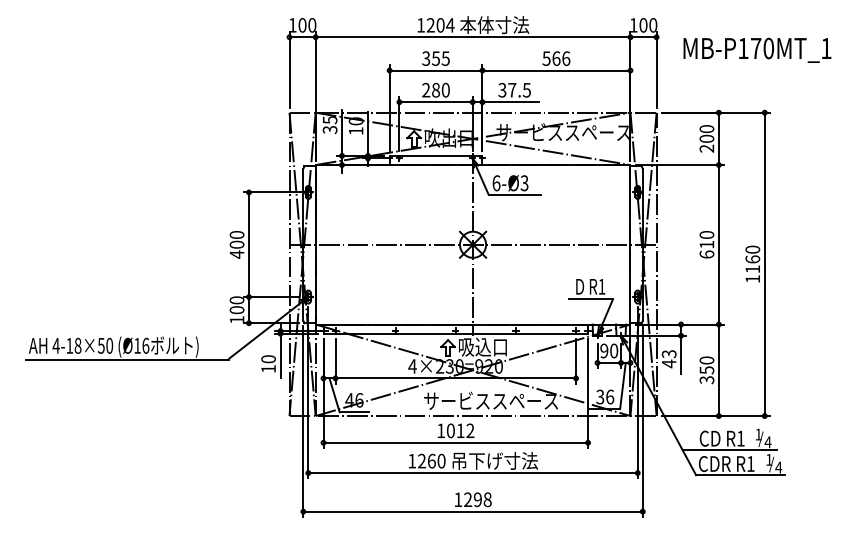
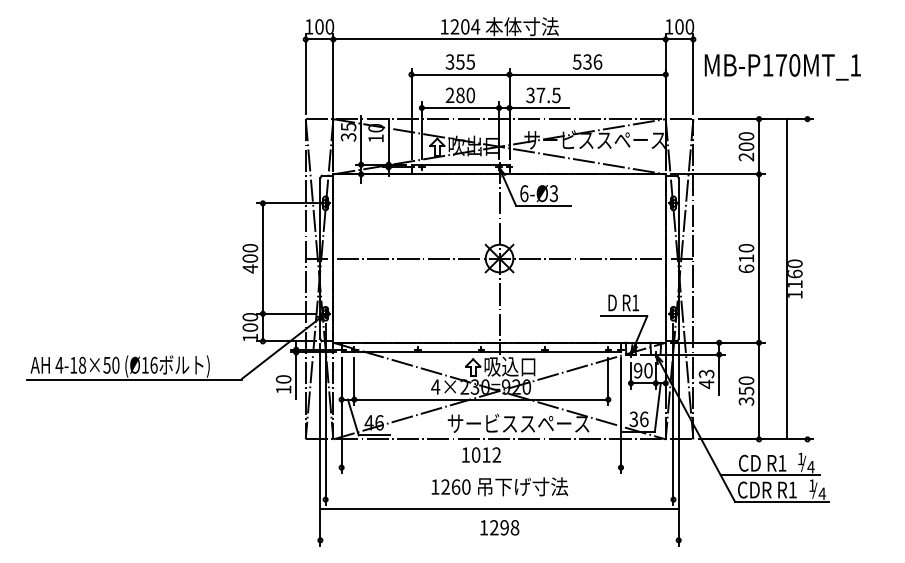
text: (757, 50) -> (782, 67), moved
text: (556, 58) -> (587, 61), 566 -> 536
line: (764, 264) -> (786, 279), moved
line: (455, 442) -> (481, 467), removed
line: (473, 472) -> (499, 499), removed
line: (473, 511) -> (499, 509), moved

